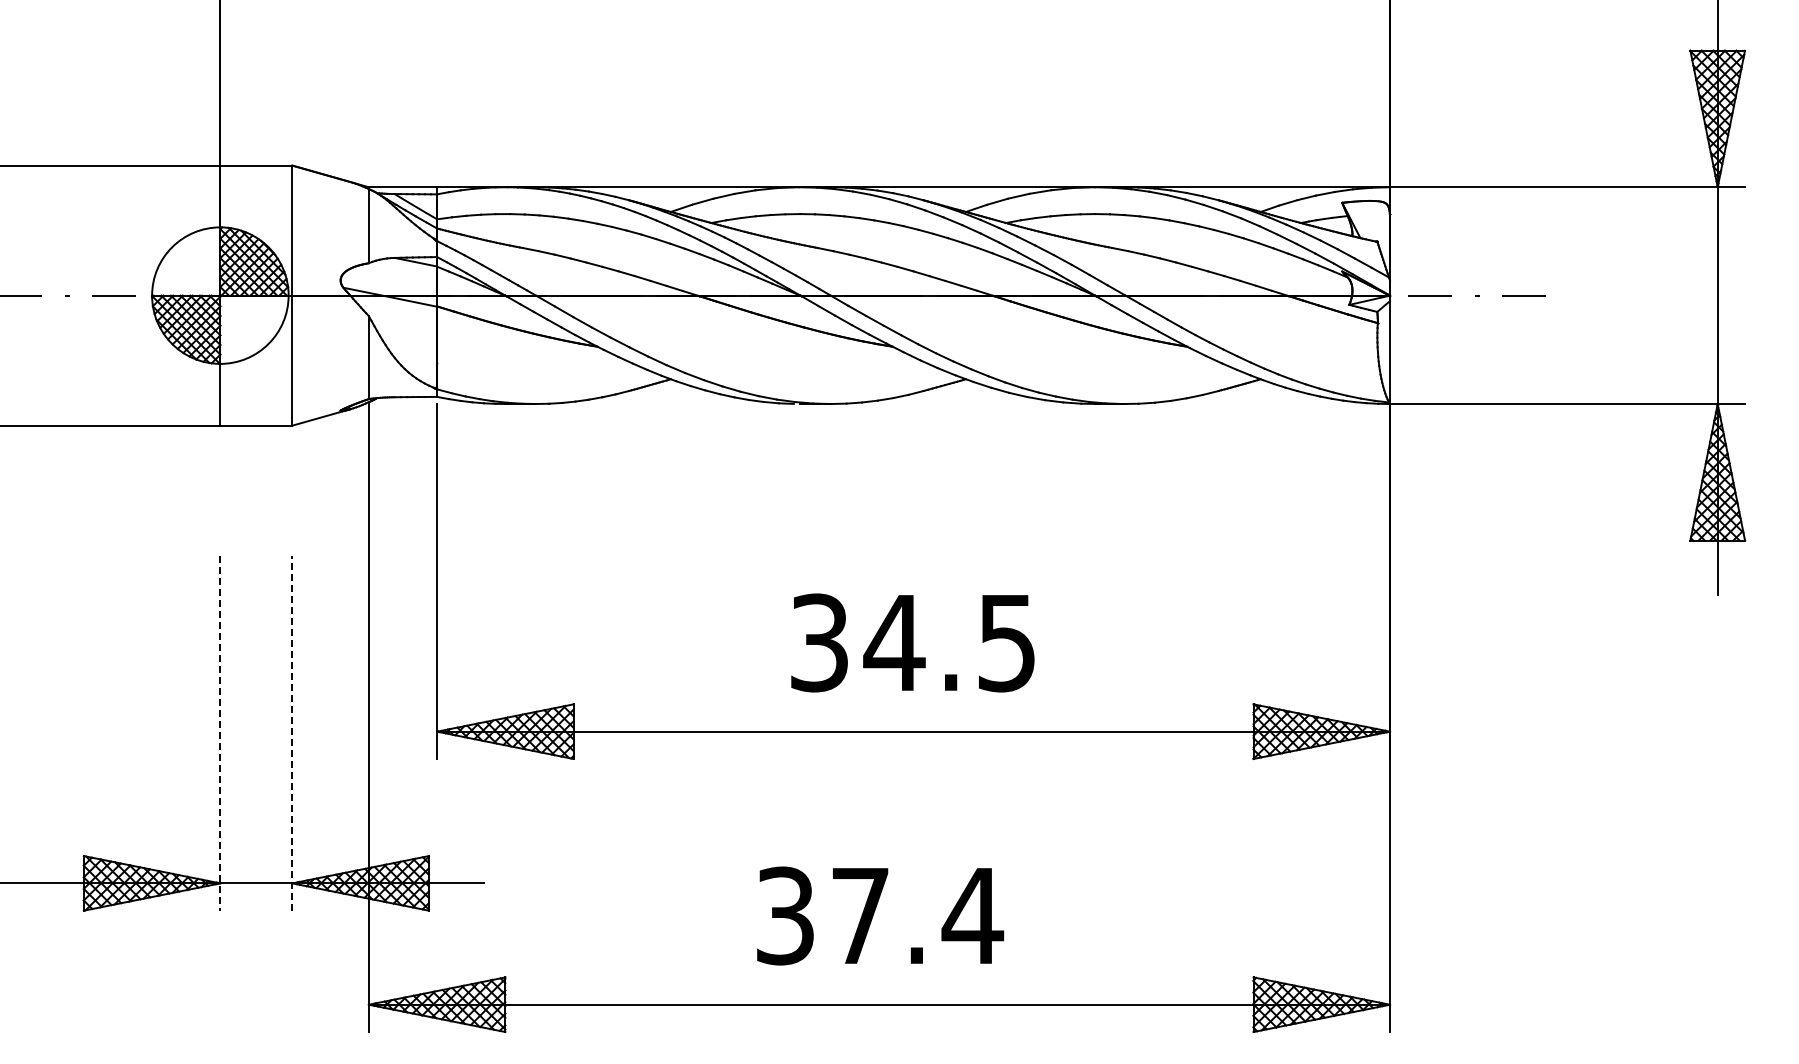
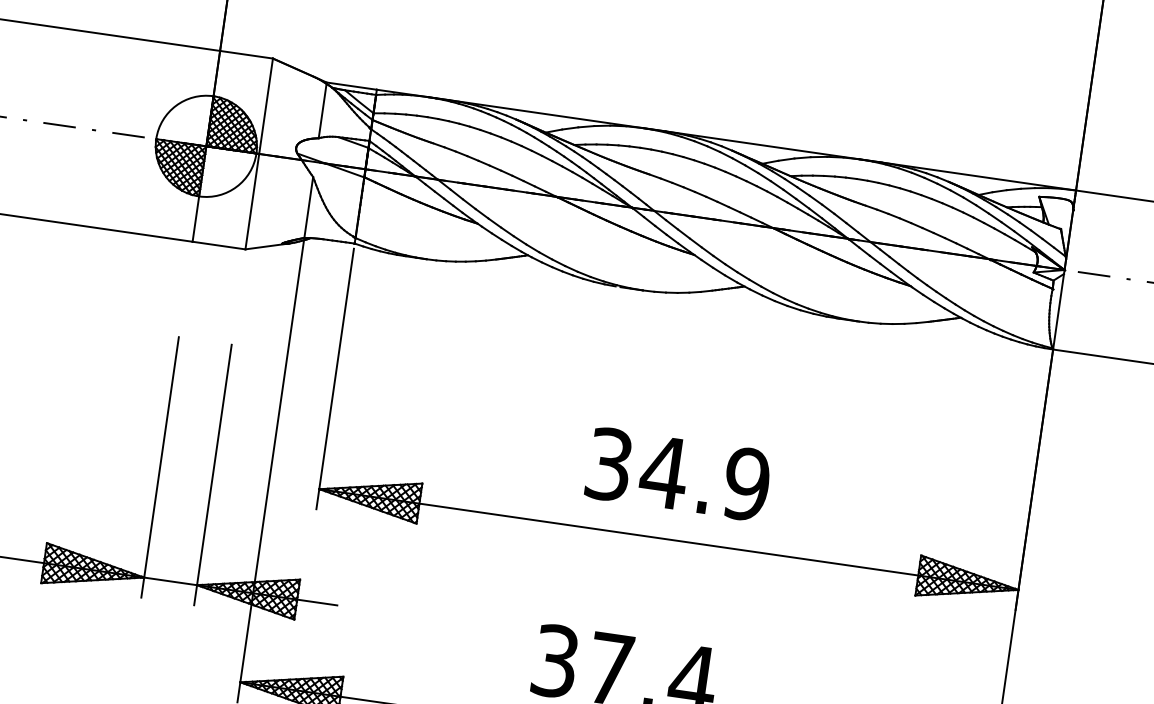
text: (1006, 642) -> (746, 483), 34.5 -> 34.9
line: (292, 732) -> (213, 474), dashed -> solid
line: (220, 733) -> (160, 467), dashed -> solid

